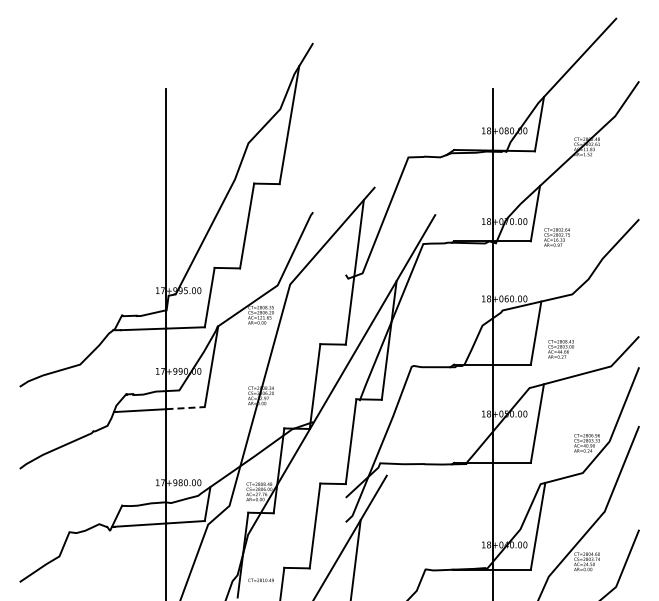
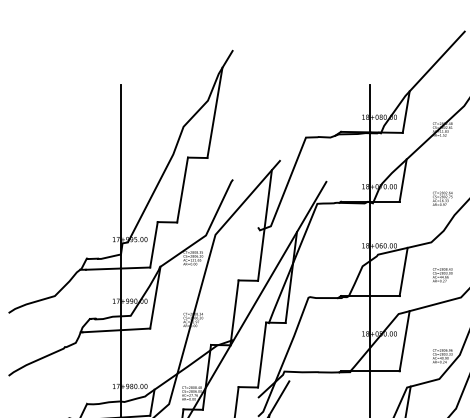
text: (556, 237) -> (442, 198), moved
text: (560, 349) -> (442, 275), moved
line: (186, 408) -> (136, 329), dashed -> solid

